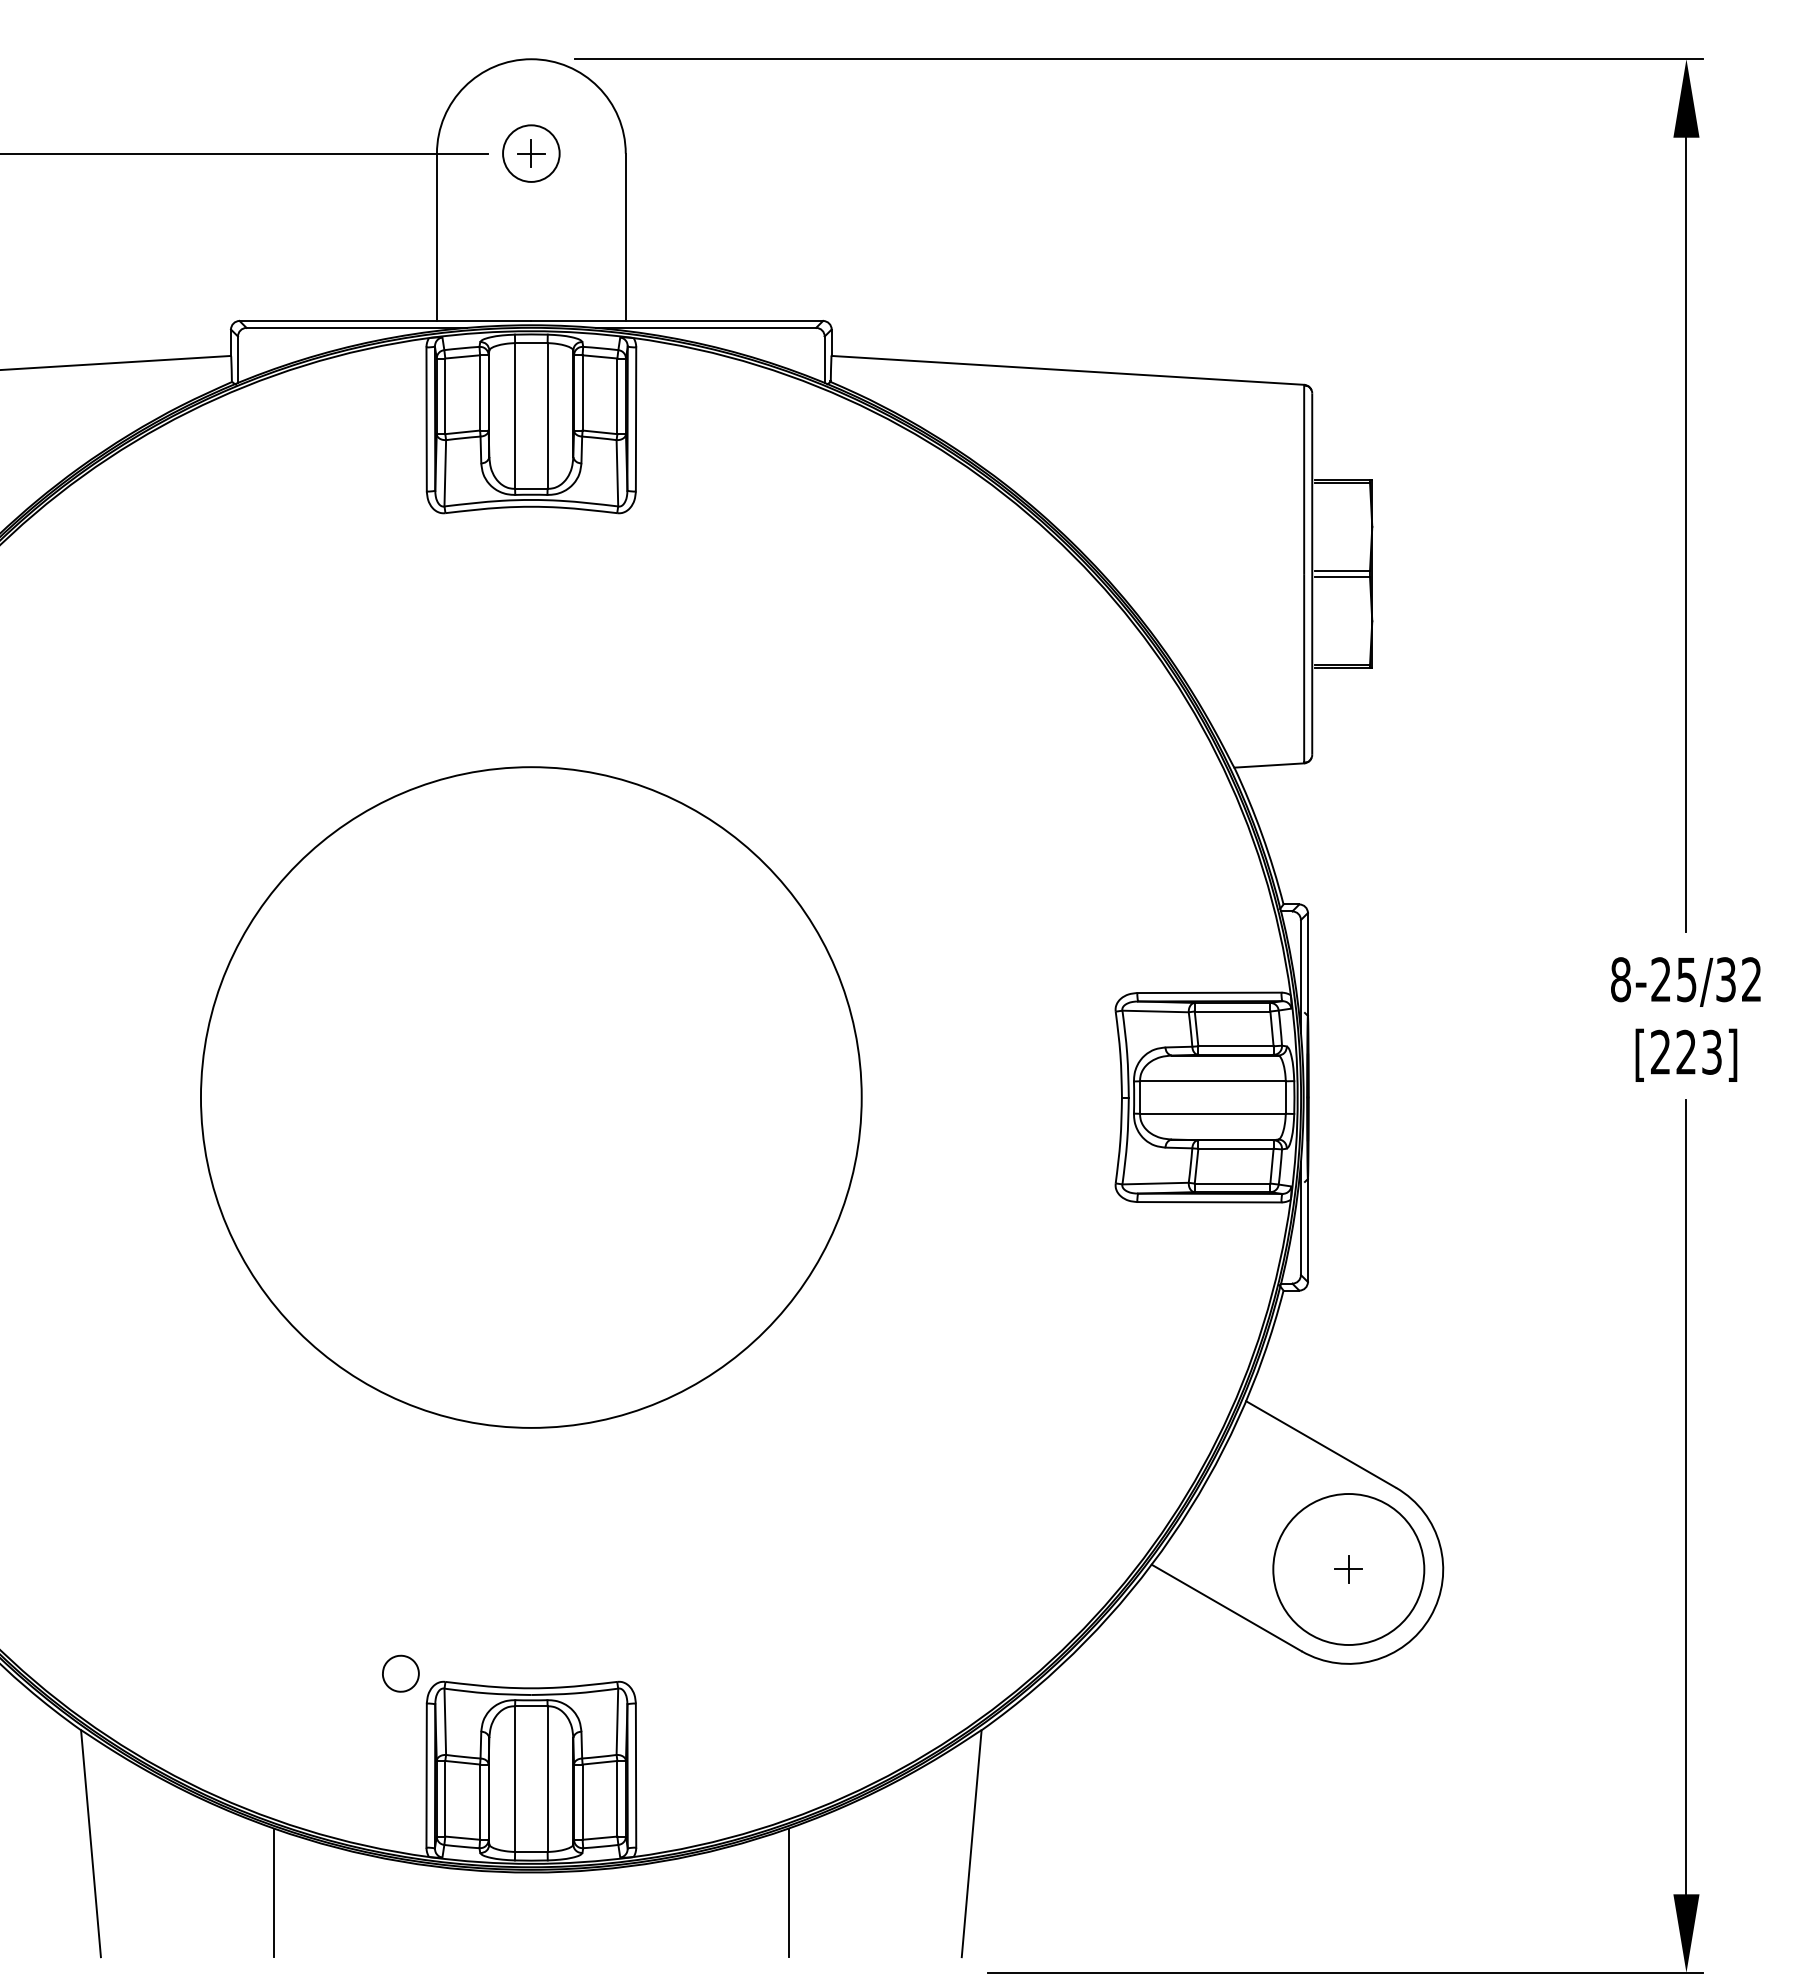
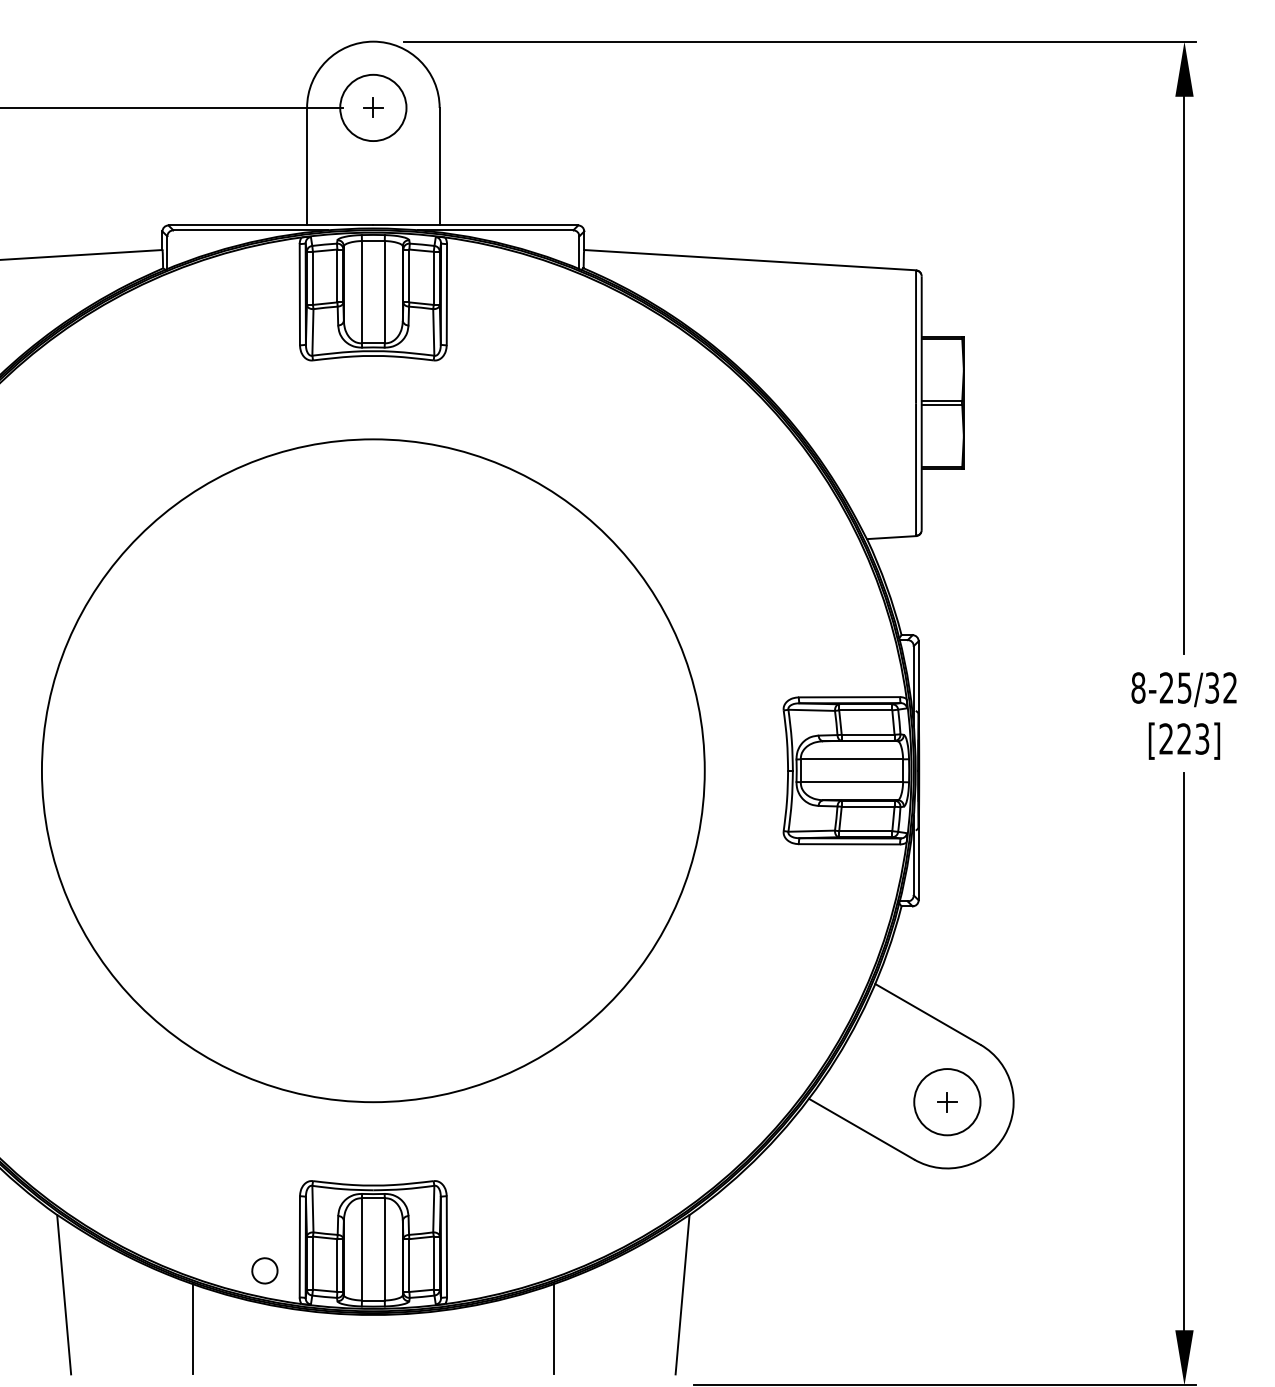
circle: (531, 153) -> (373, 107), size x1.67
circle: (531, 1097) -> (373, 770), size x1.43
circle: (1348, 1569) -> (947, 1102), size x0.62
part: (400, 1673) -> (264, 1270), moved

